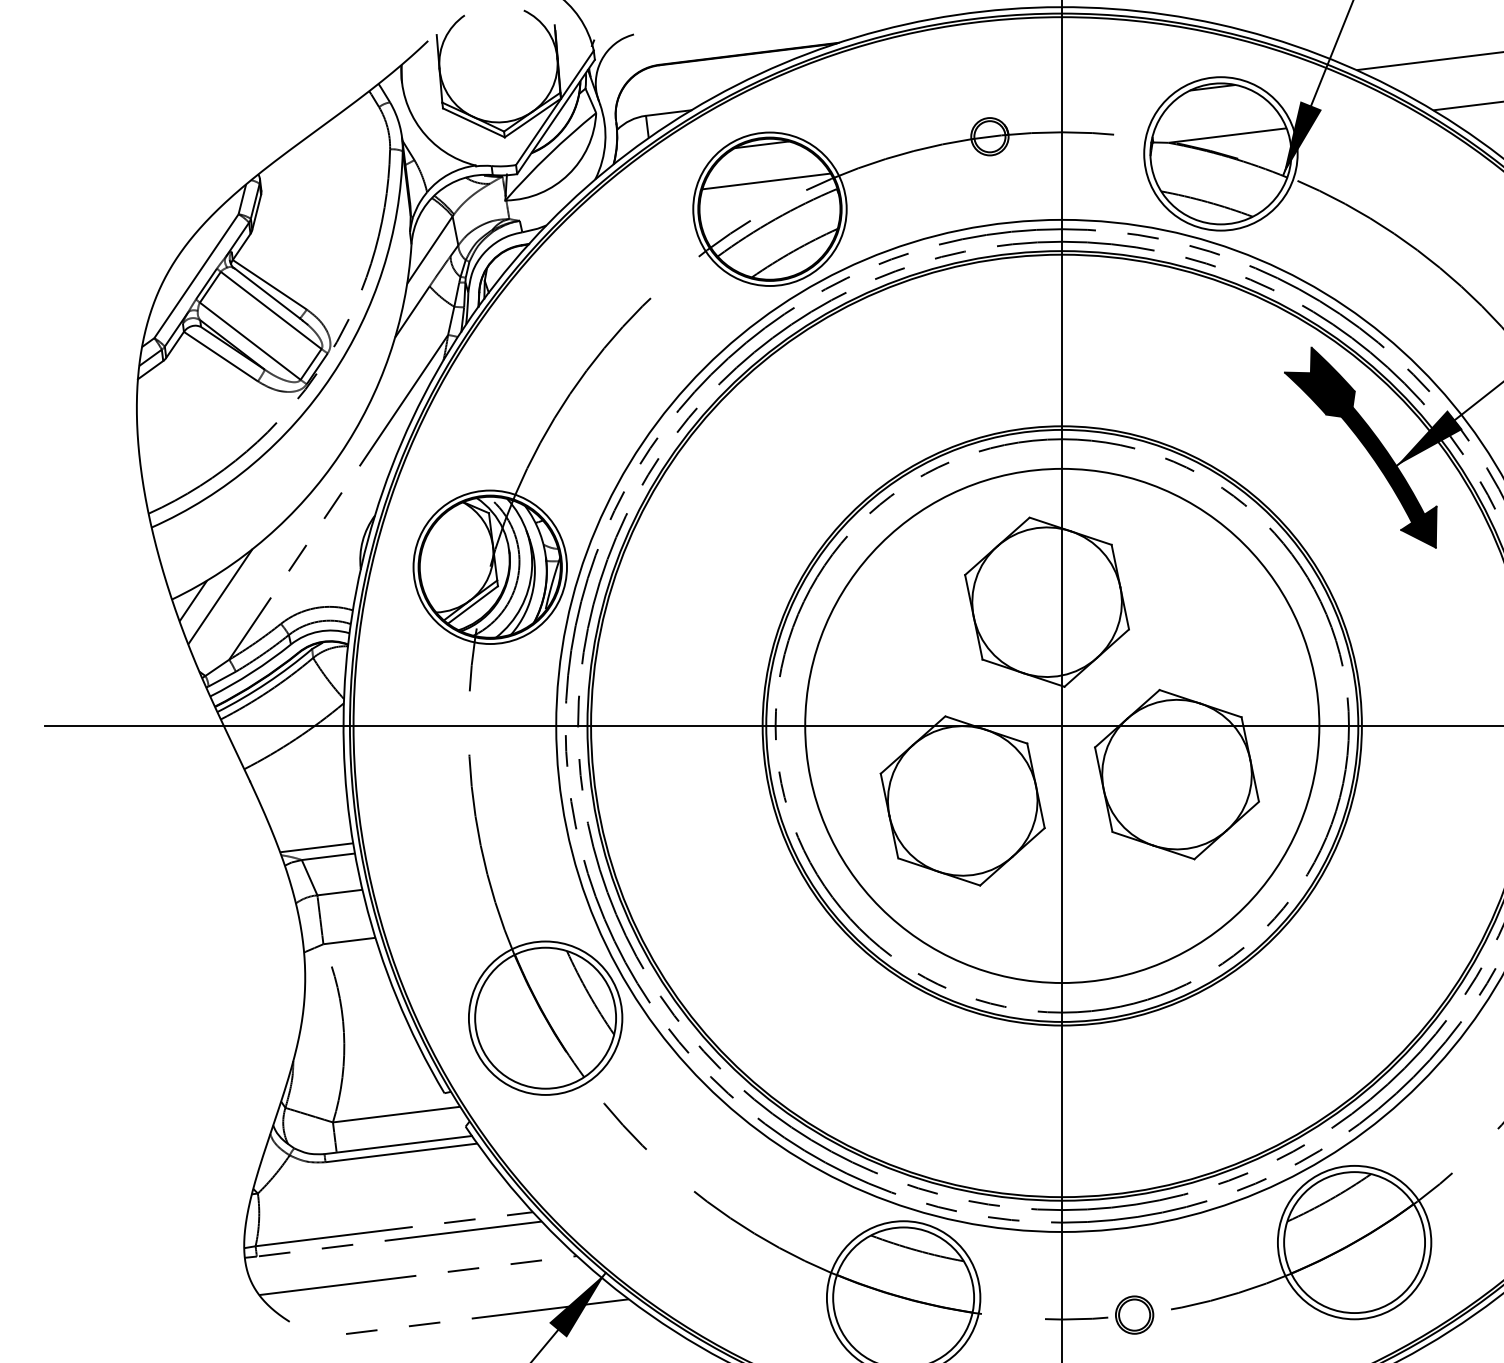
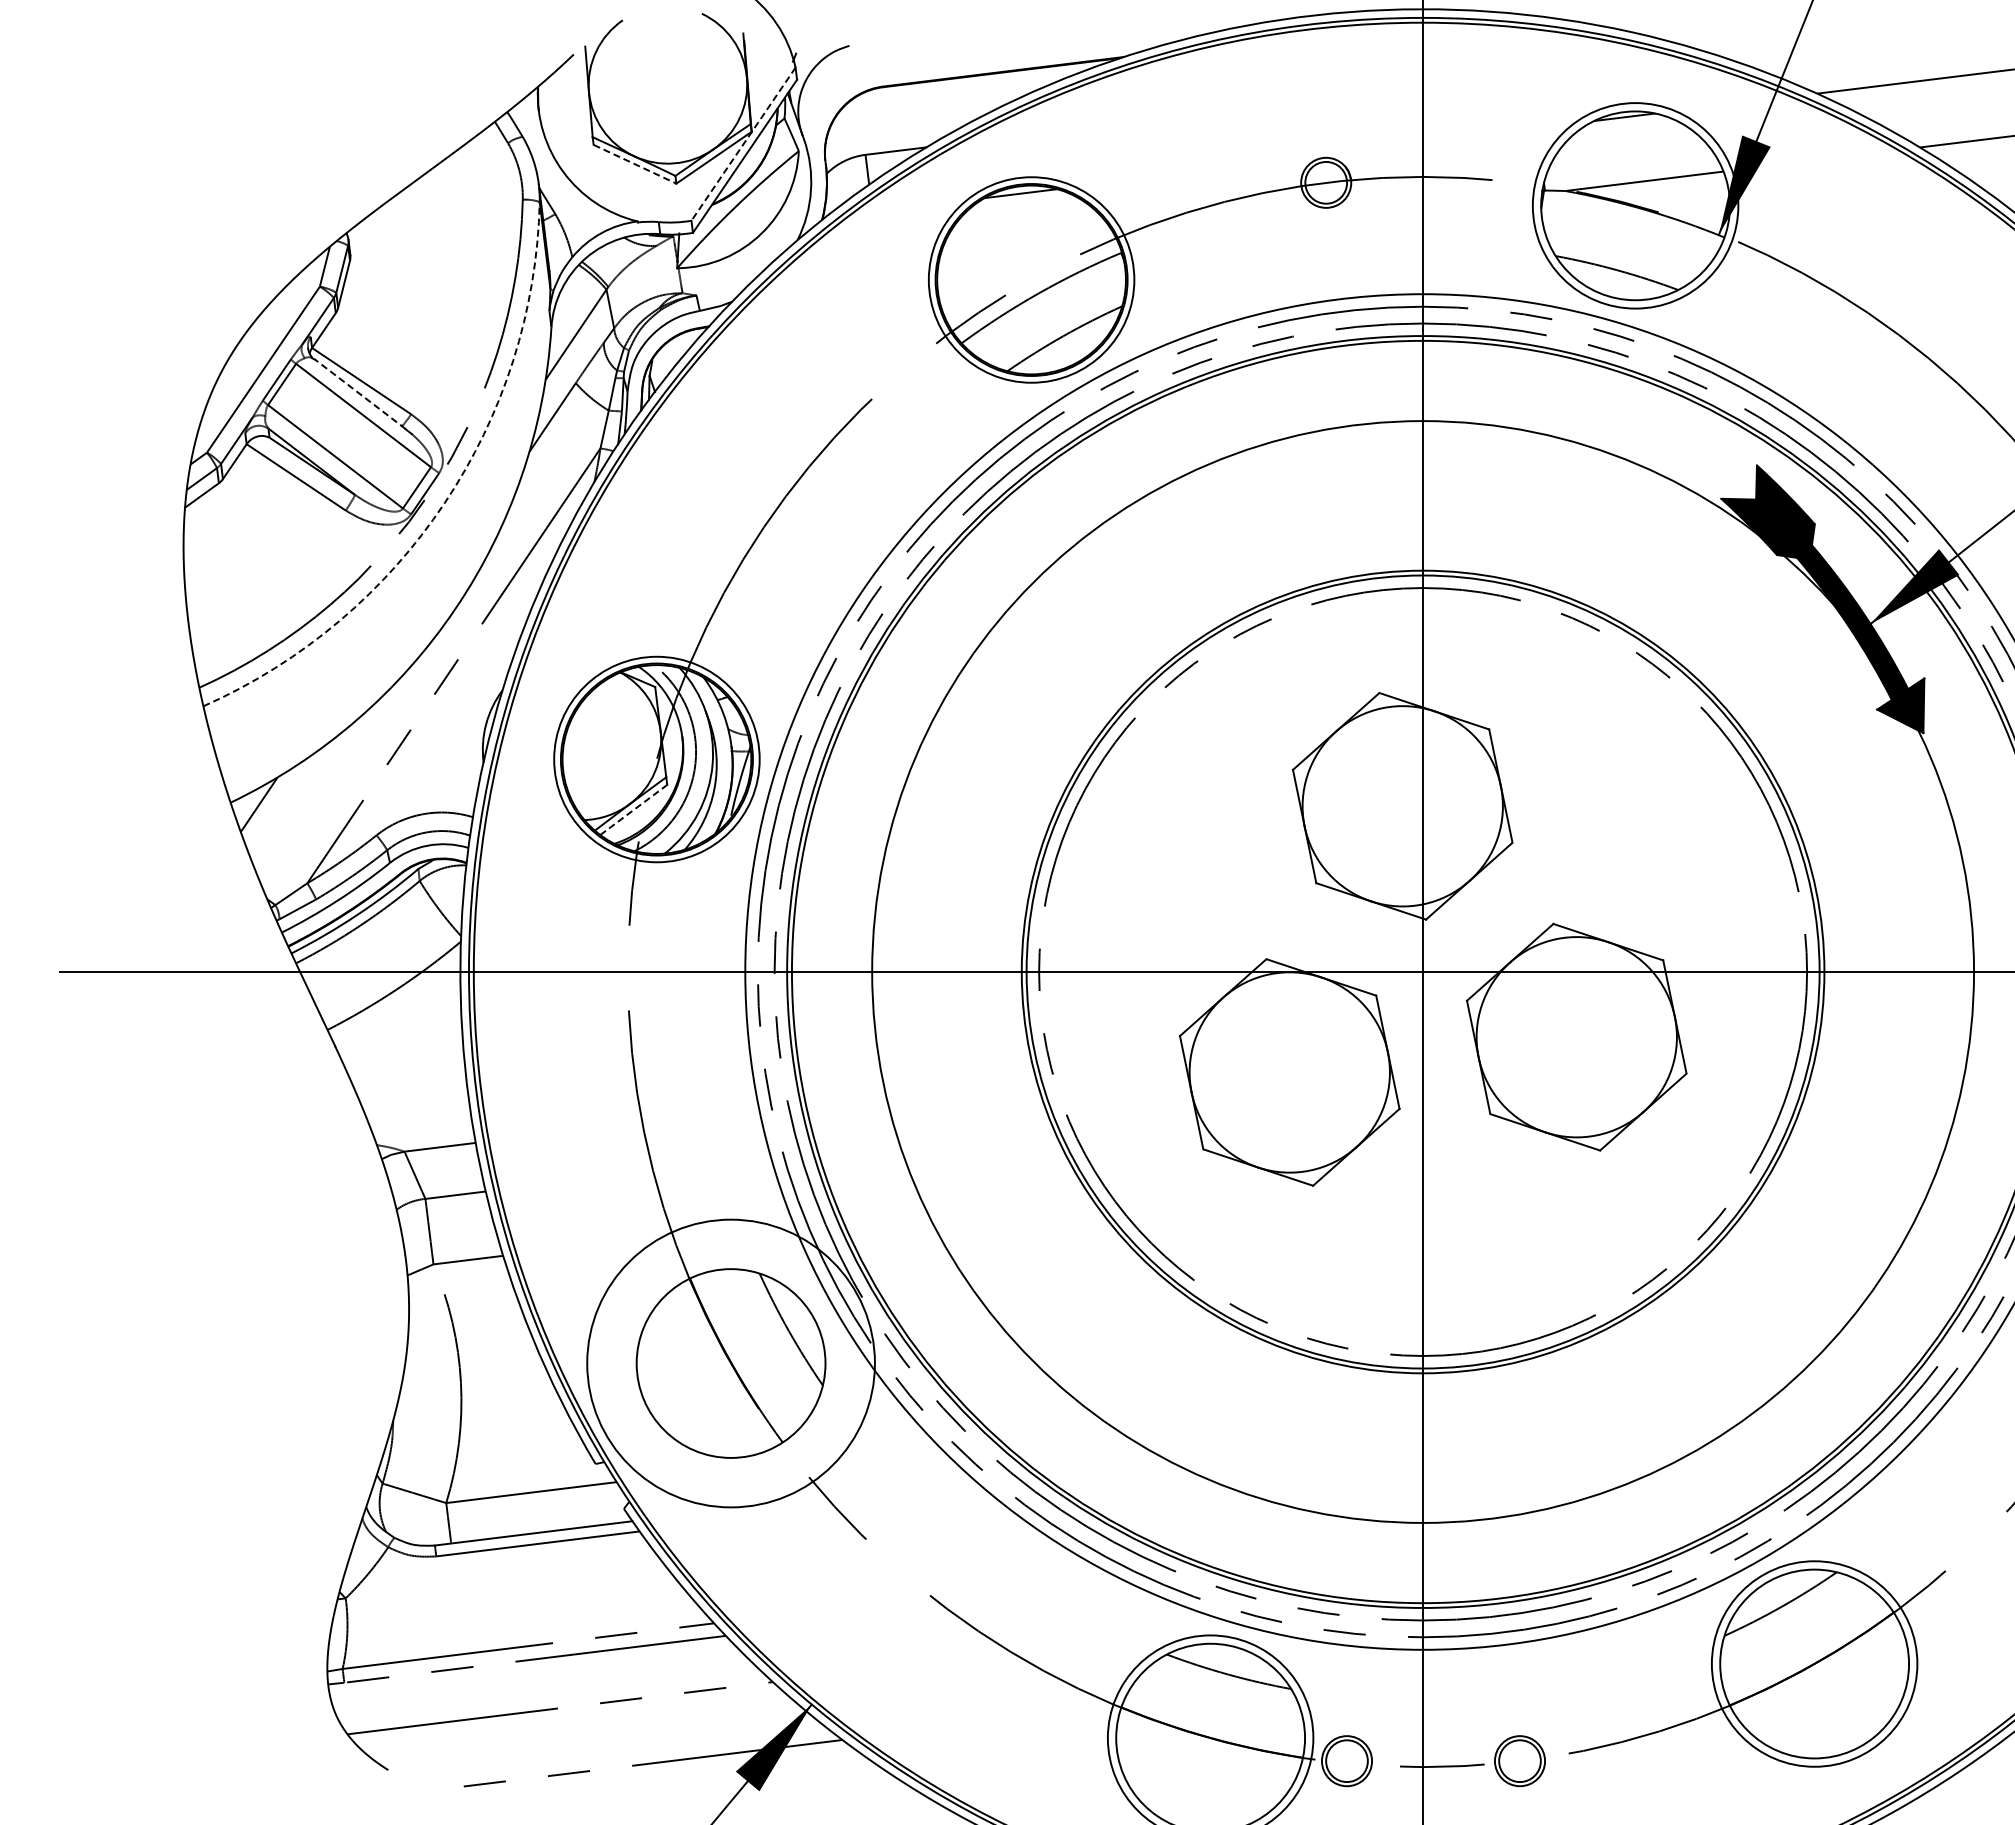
line: (554, 108) -> (743, 144), solid -> dashed
line: (474, 123) -> (635, 164), solid -> dashed
line: (766, 181) -> (1027, 242), removed
line: (268, 294) -> (359, 394), solid -> dashed
arc: (331, 376) -> (444, 503), solid -> dashed
line: (220, 596) -> (295, 798), removed
line: (472, 605) -> (633, 810), solid -> dashed
circle: (1061, 725) -> (1422, 971), size x1.6
line: (316, 847) -> (424, 1135), removed
circle: (545, 1018) -> (730, 1363), size x1.4
part: (1005, 1315) -> (1346, 1761), added

